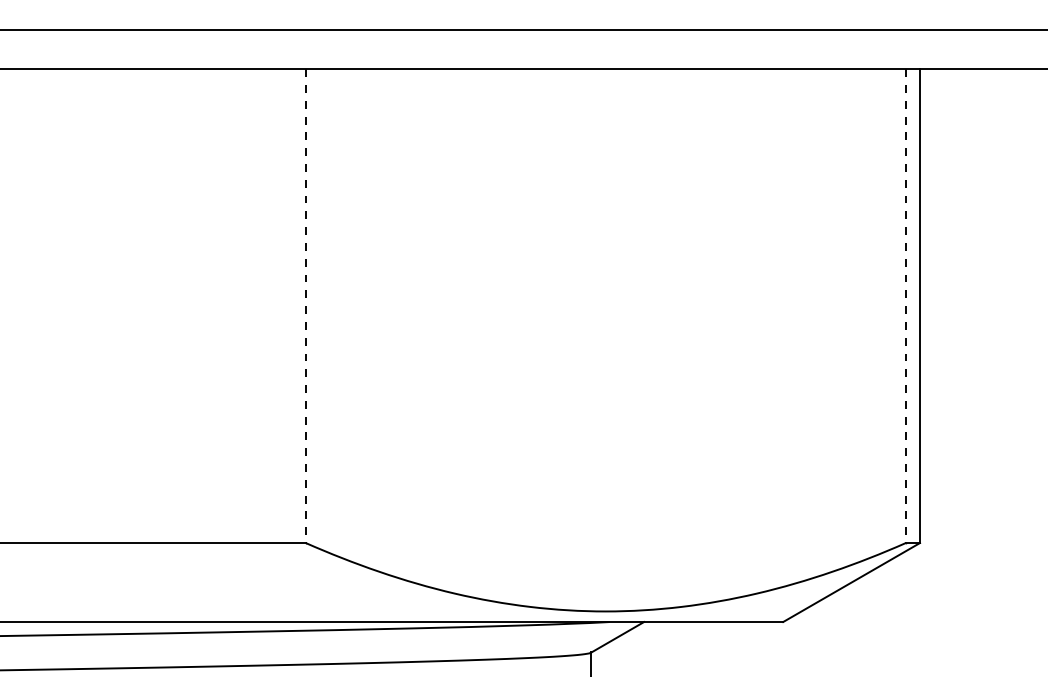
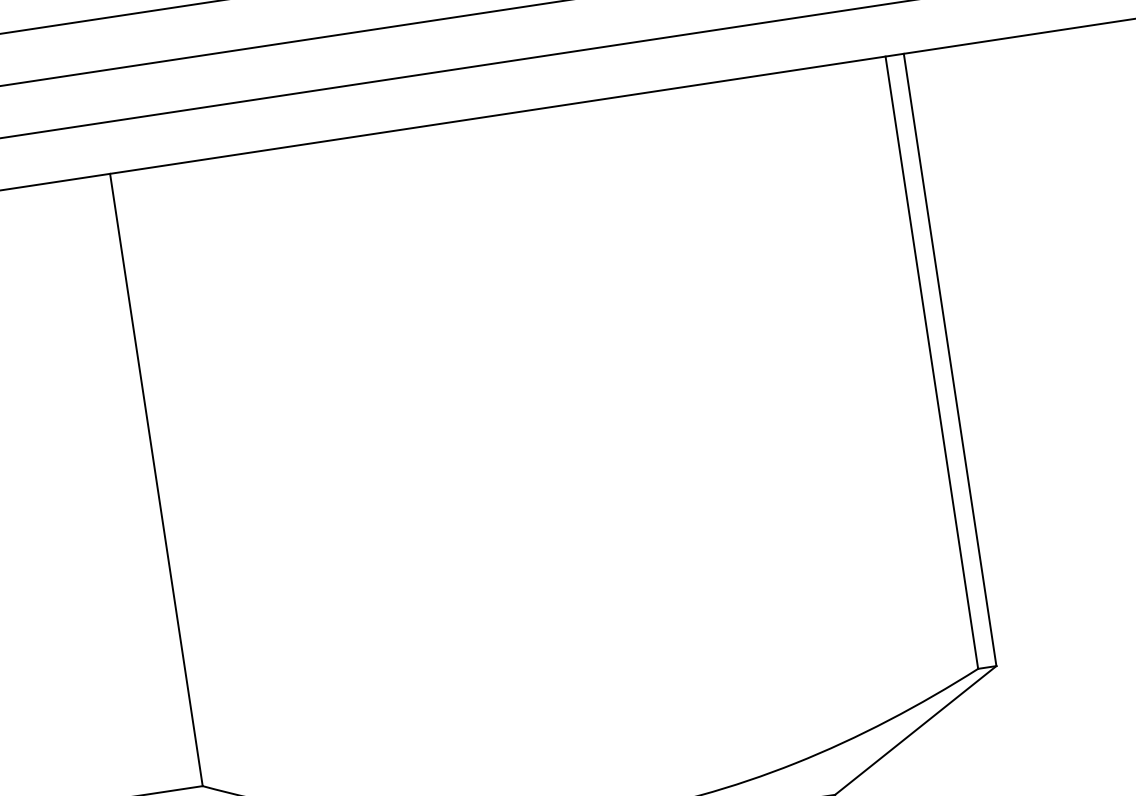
line: (305, 306) -> (156, 480), dashed -> solid
line: (905, 306) -> (931, 363), dashed -> solid

